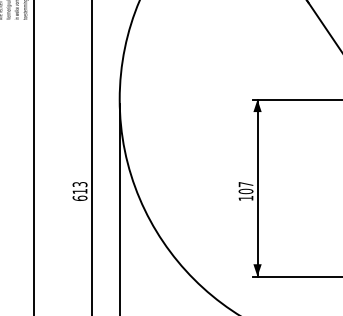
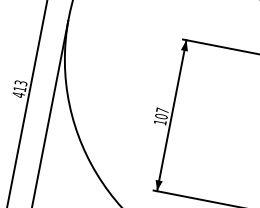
text: (79, 198) -> (18, 95), 613 -> 413

